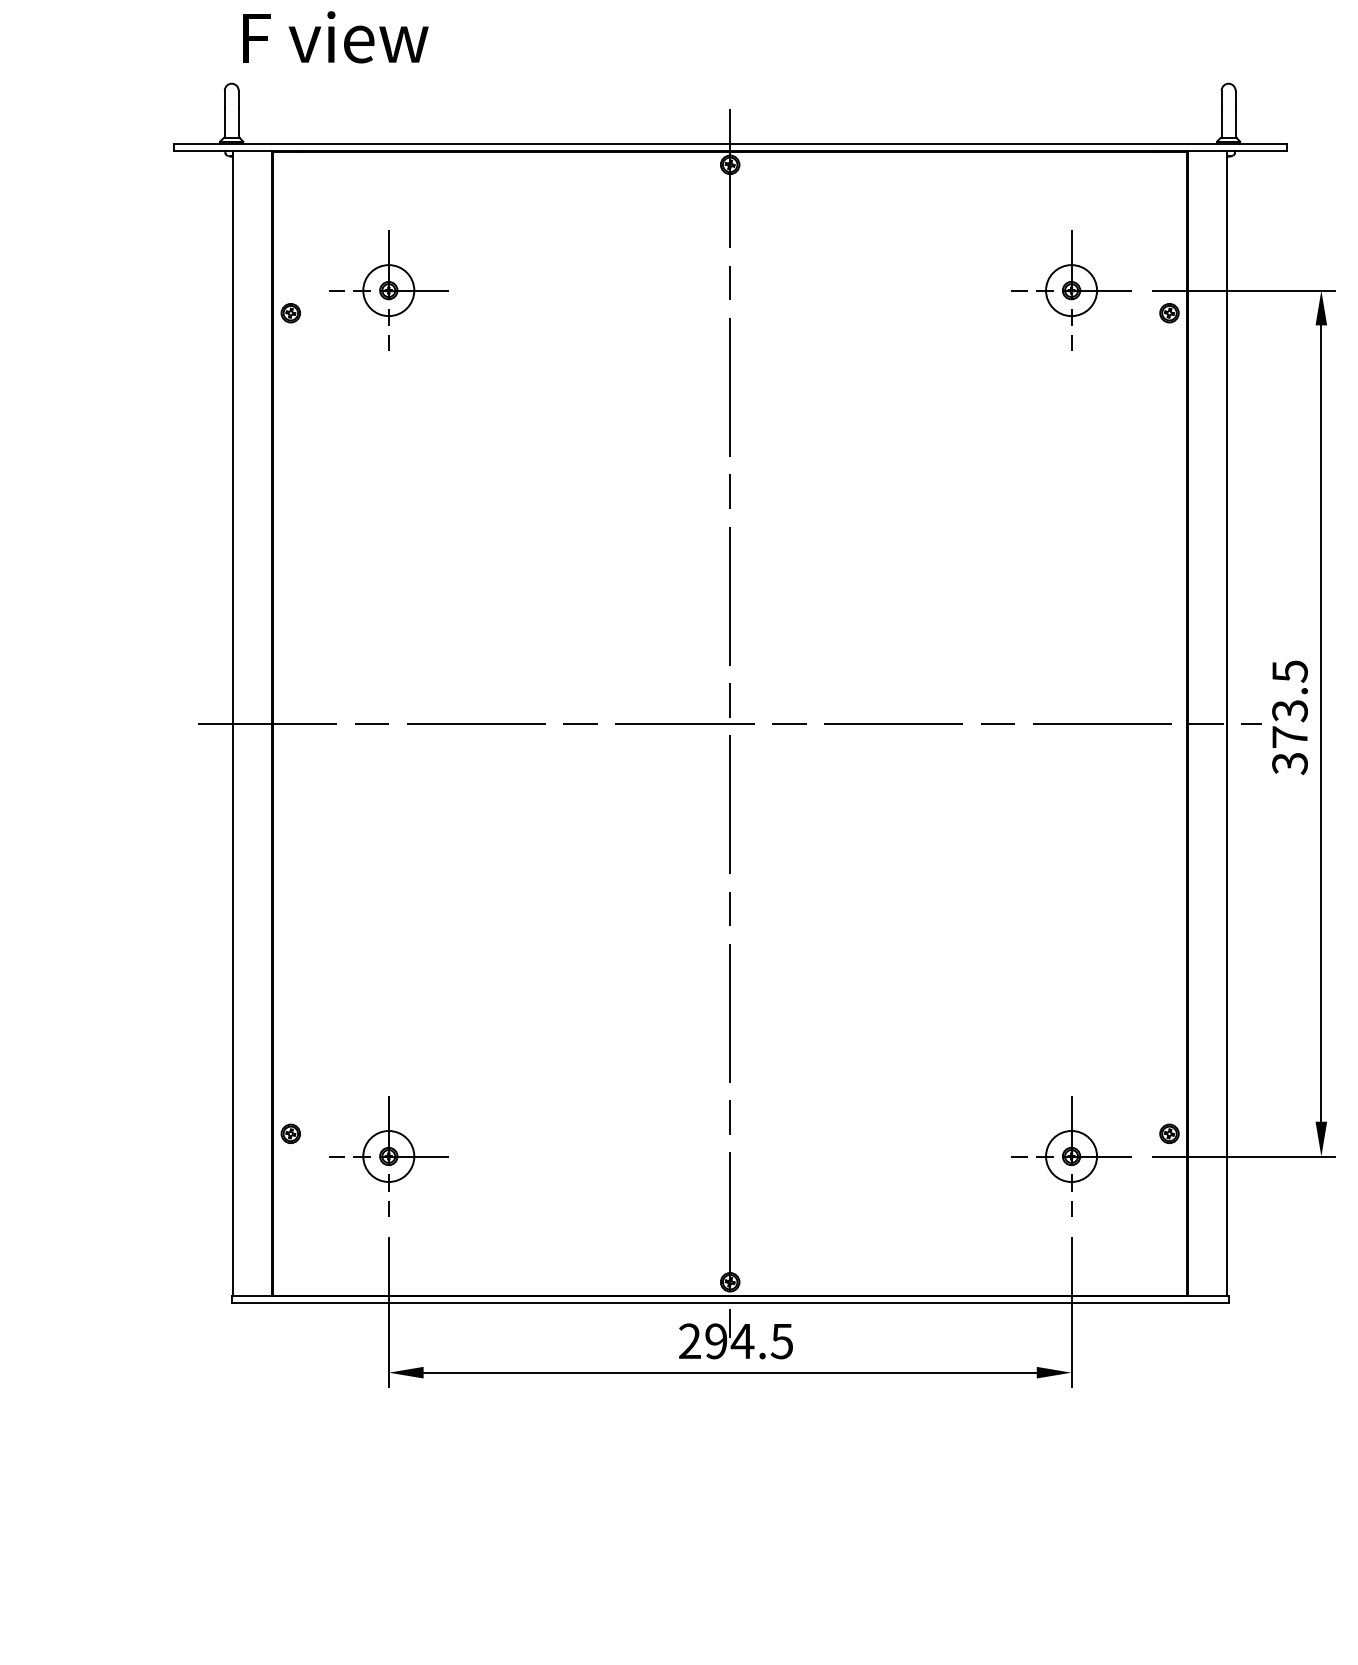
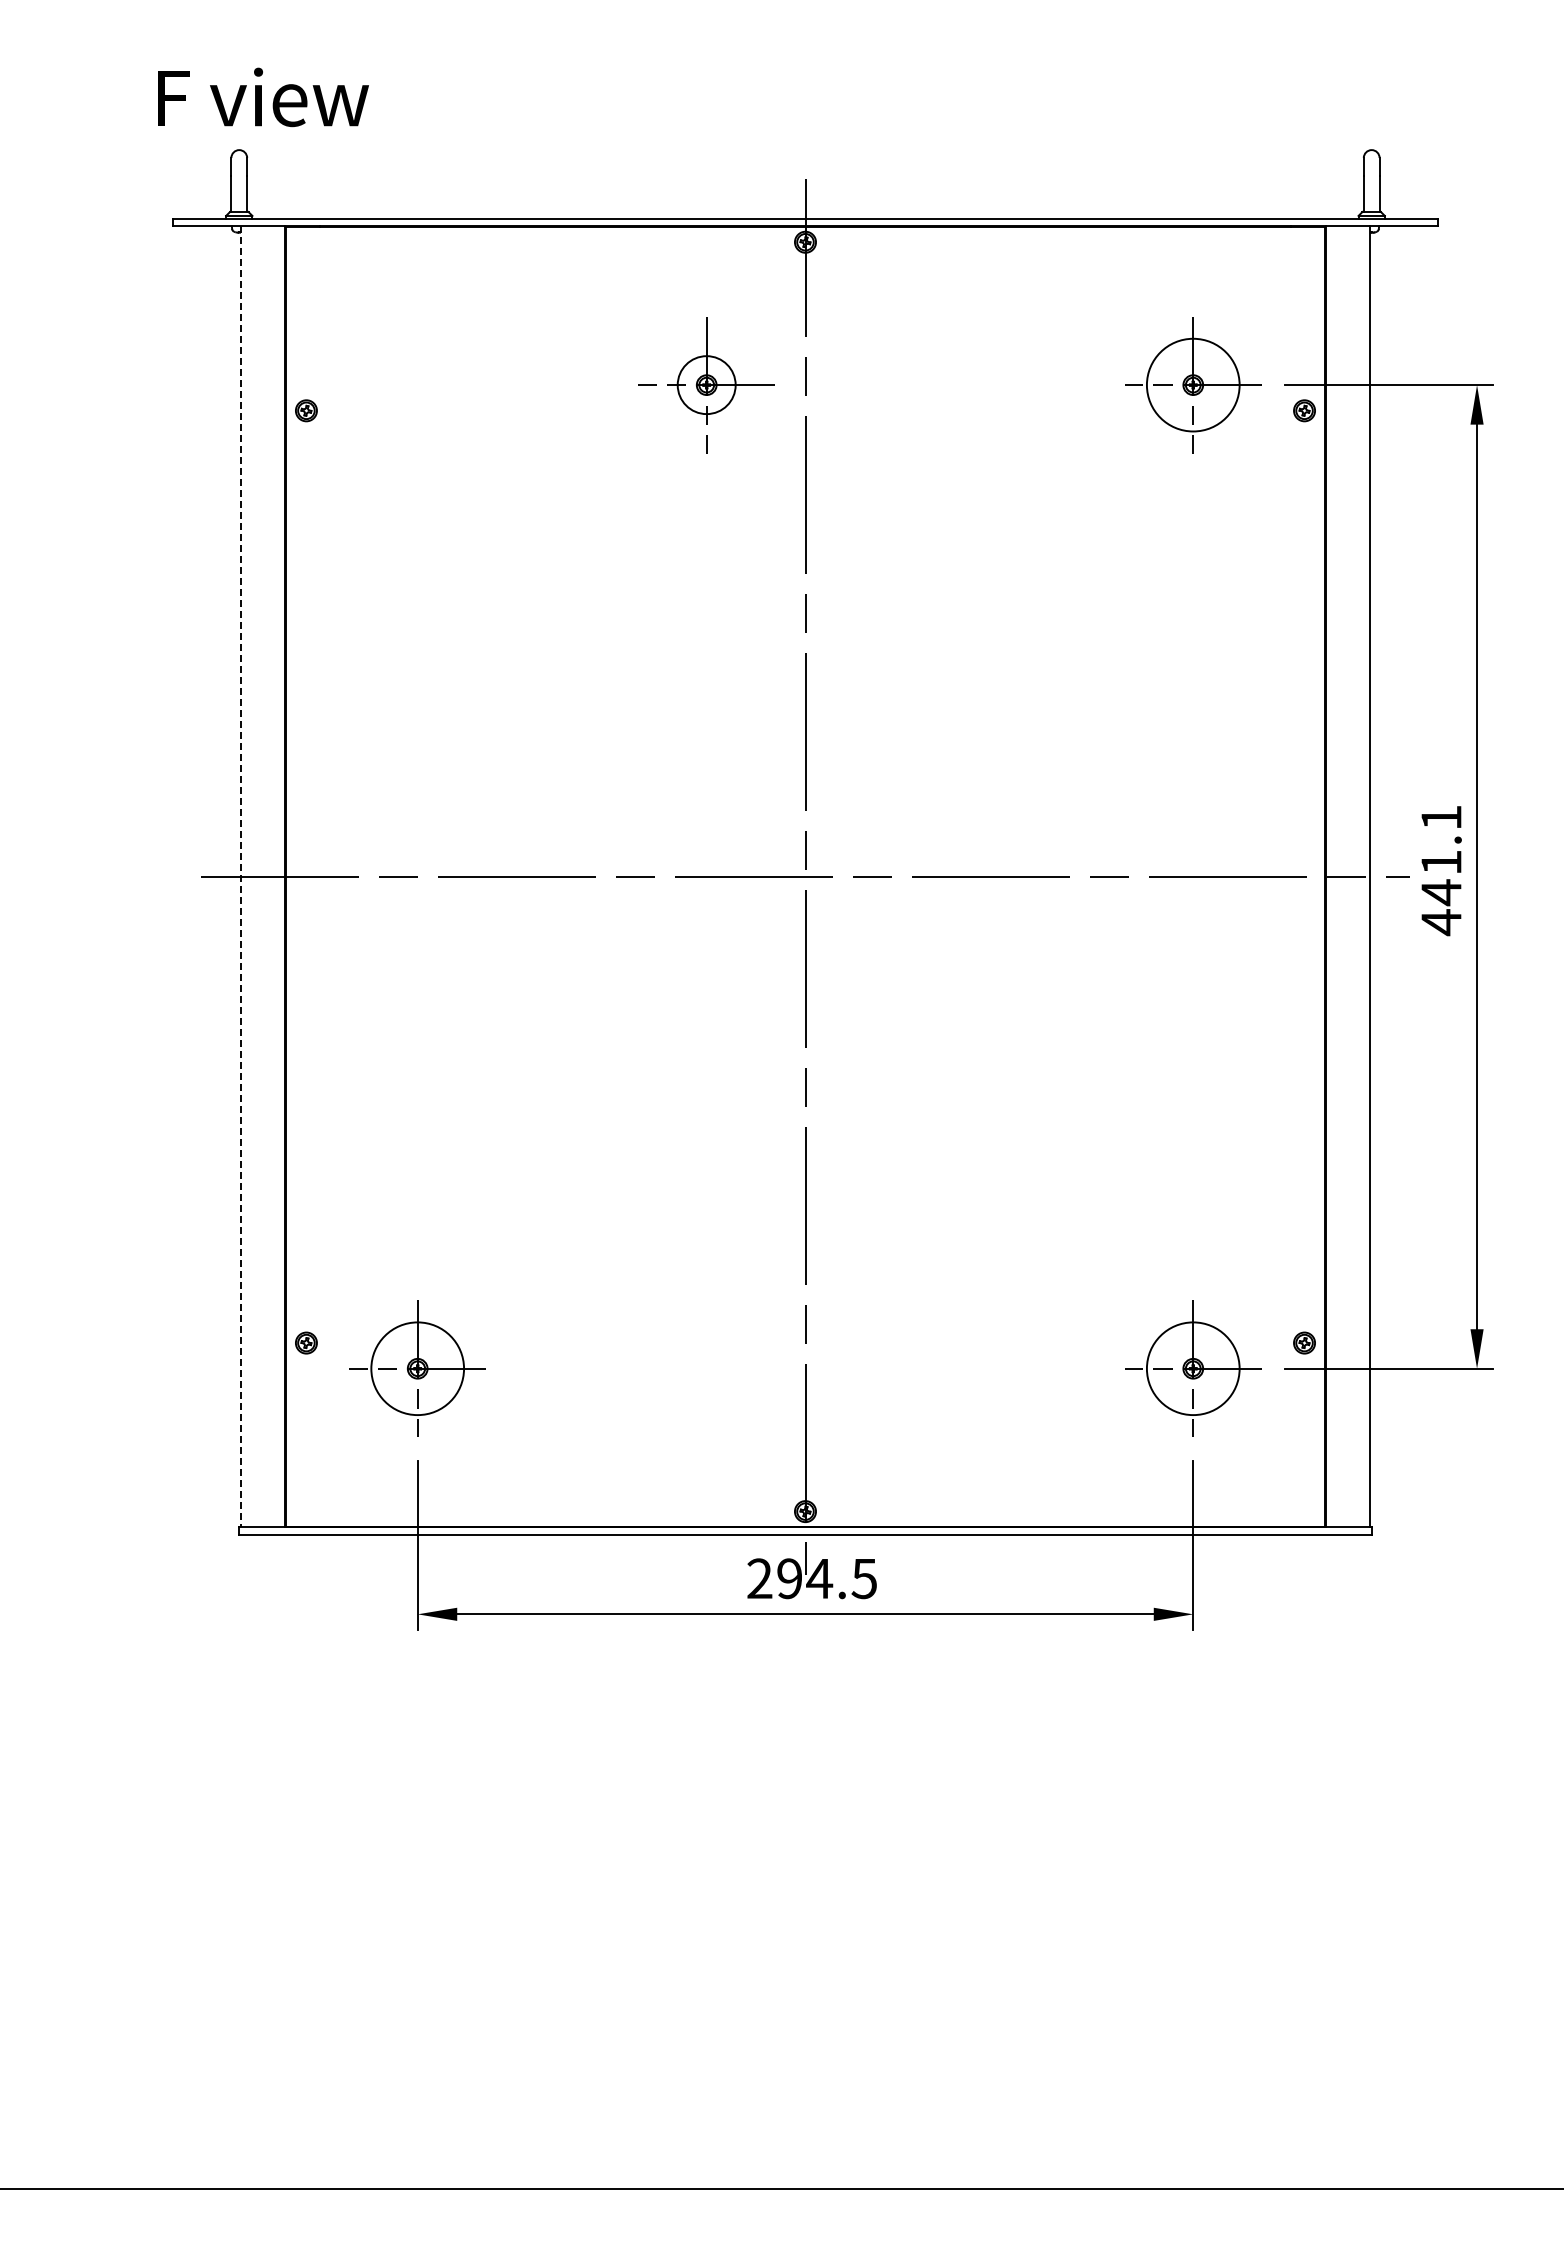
text: (335, 37) -> (263, 97), moved
part: (388, 290) -> (706, 385), moved
circle: (1071, 290) -> (1193, 385), size x1.6
text: (1290, 717) -> (1441, 870), 373.5 -> 441.1
line: (232, 724) -> (240, 877), solid -> dashed
circle: (388, 1156) -> (417, 1368), size x1.6
circle: (1071, 1156) -> (1193, 1368), size x1.6

